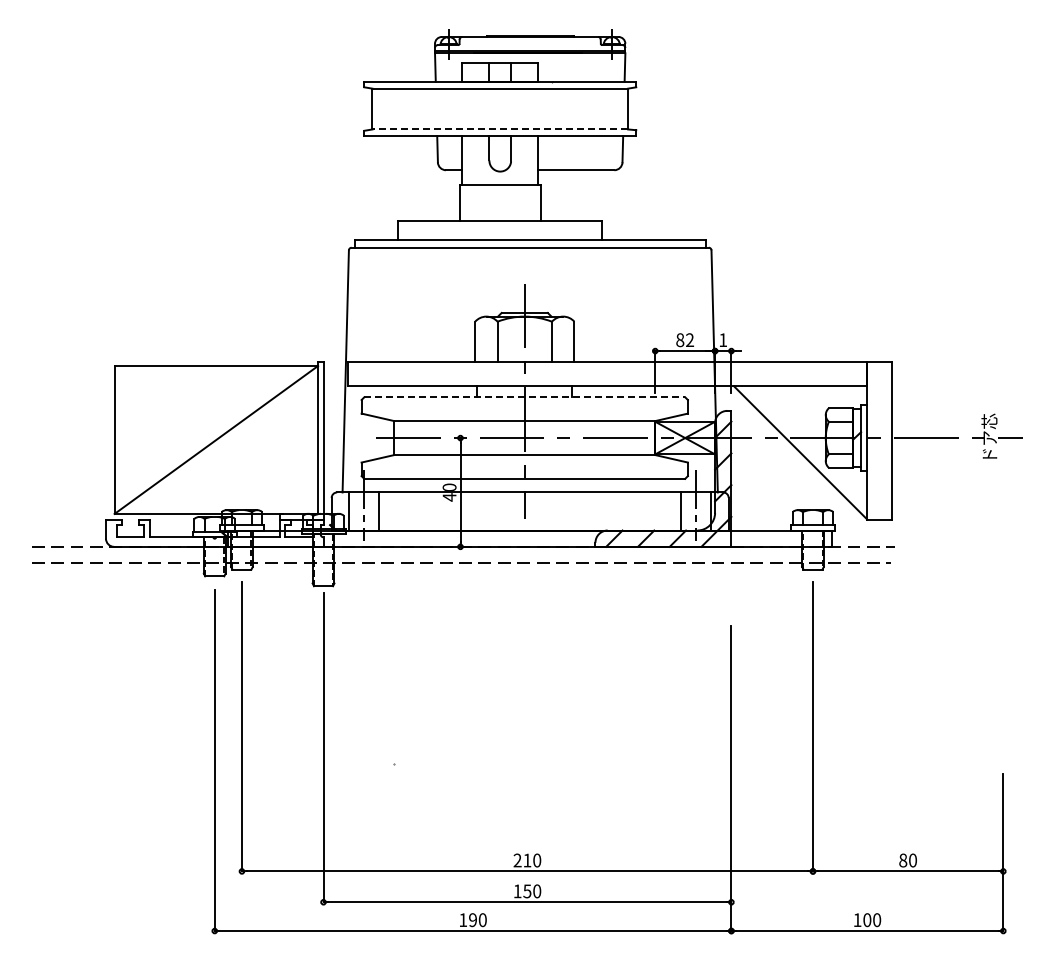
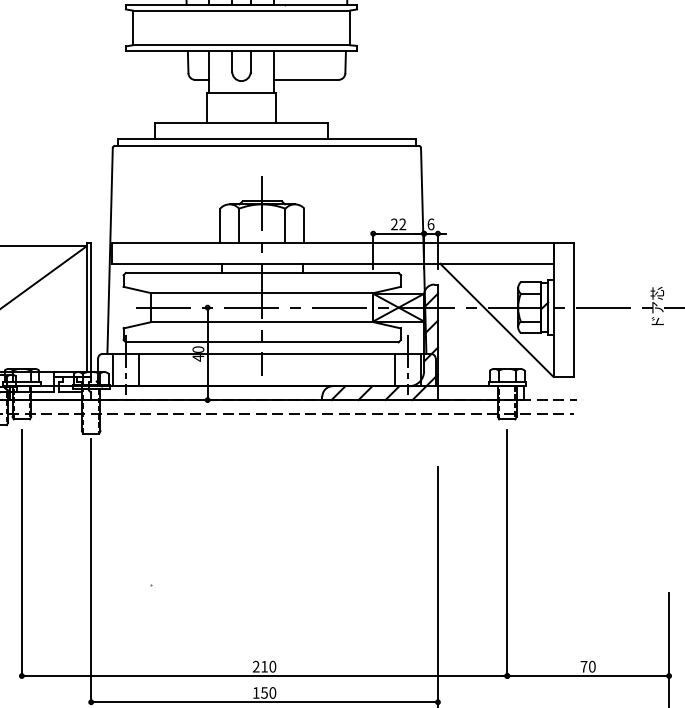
line: (500, 129) -> (241, 45), dashed -> solid
text: (680, 340) -> (394, 224), 82 -> 22
text: (723, 340) -> (431, 224), 1 -> 6
line: (525, 397) -> (262, 273), dashed -> solid
text: (903, 860) -> (584, 666), 80 -> 70

